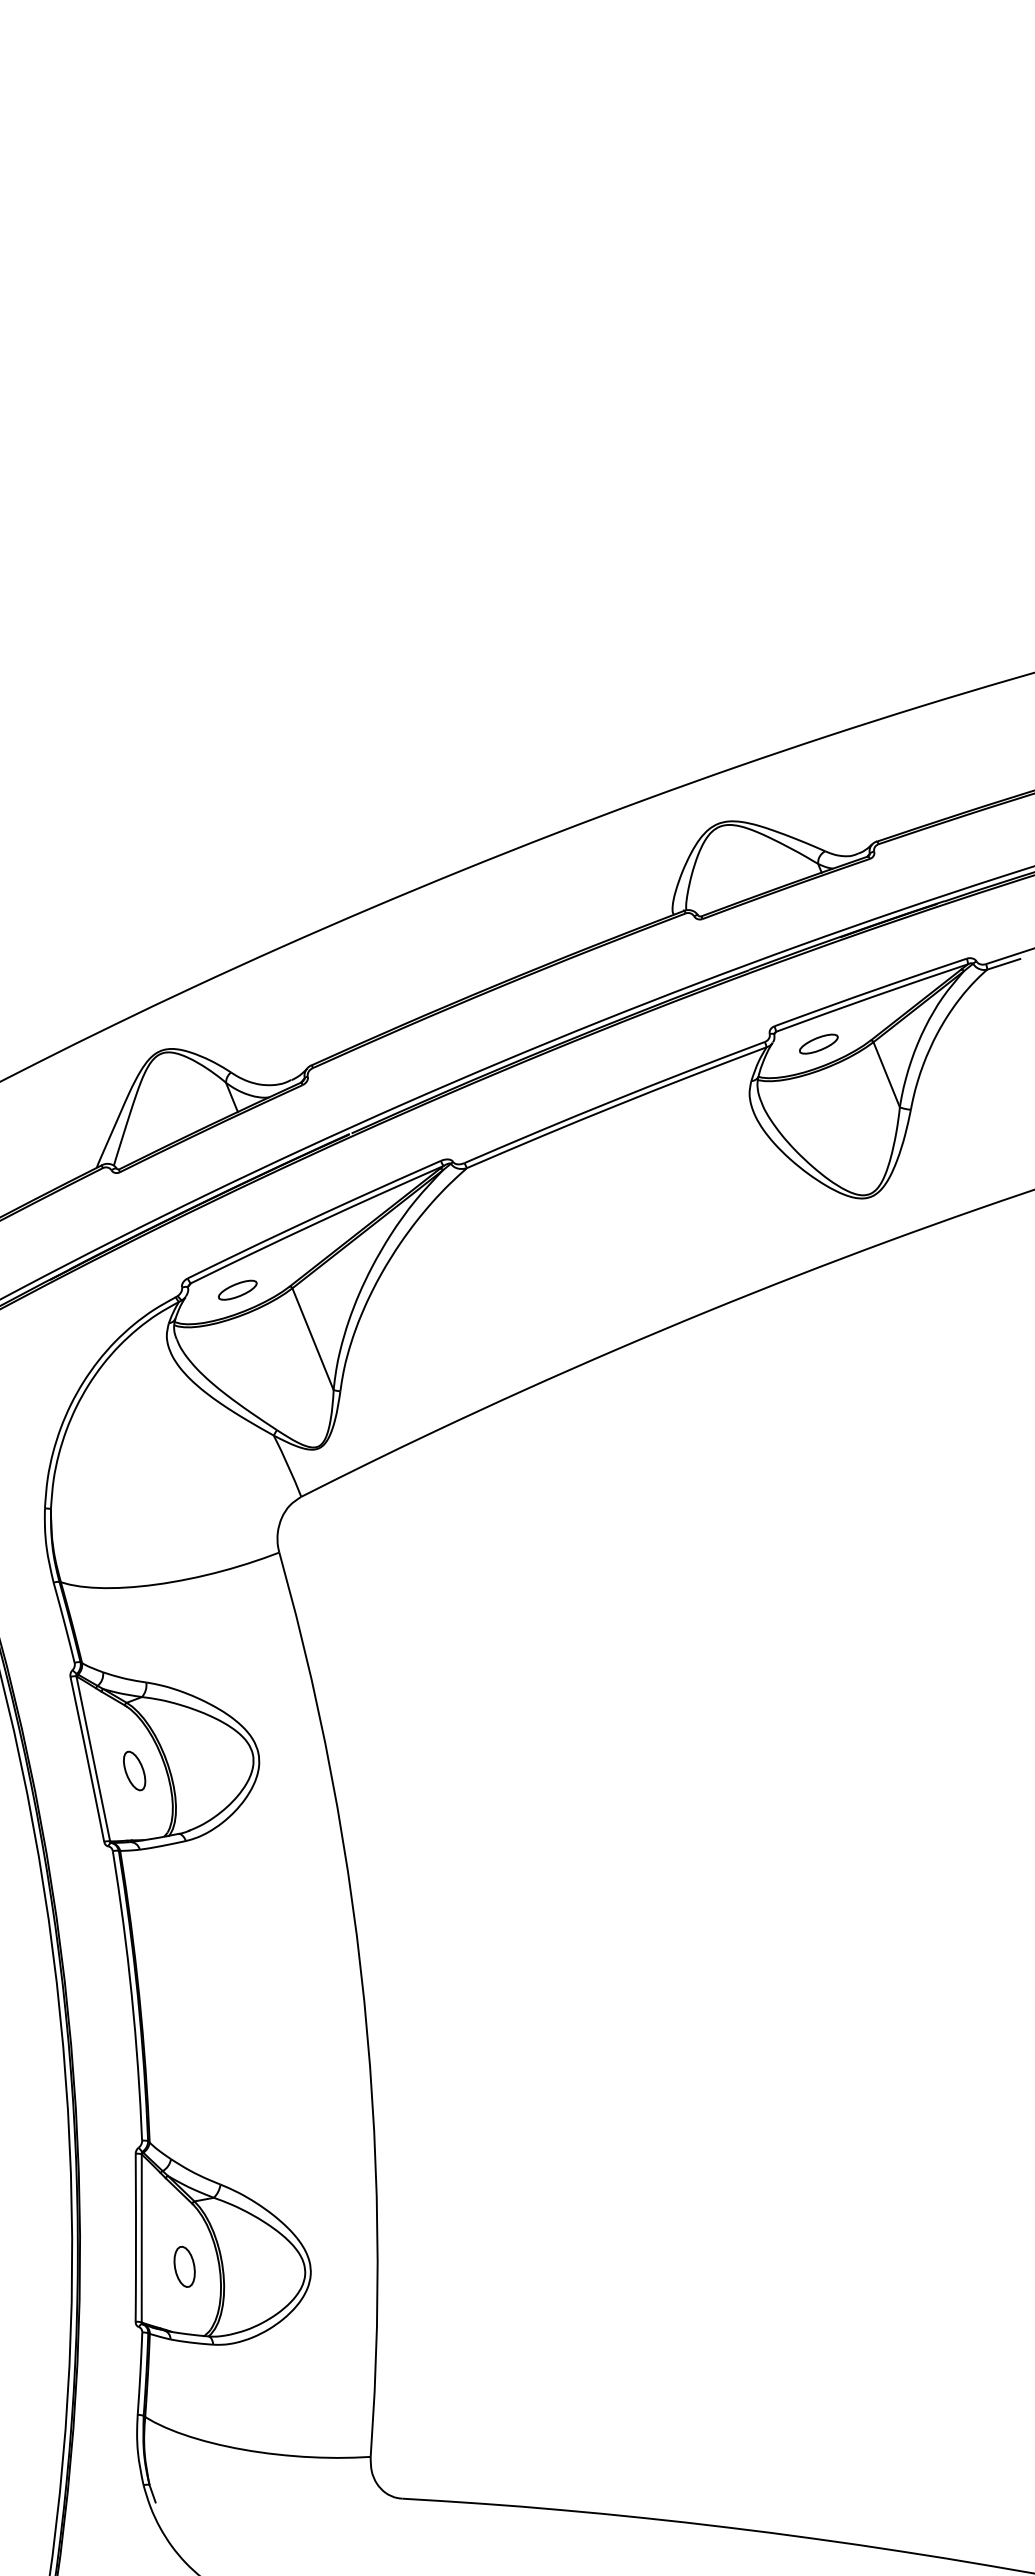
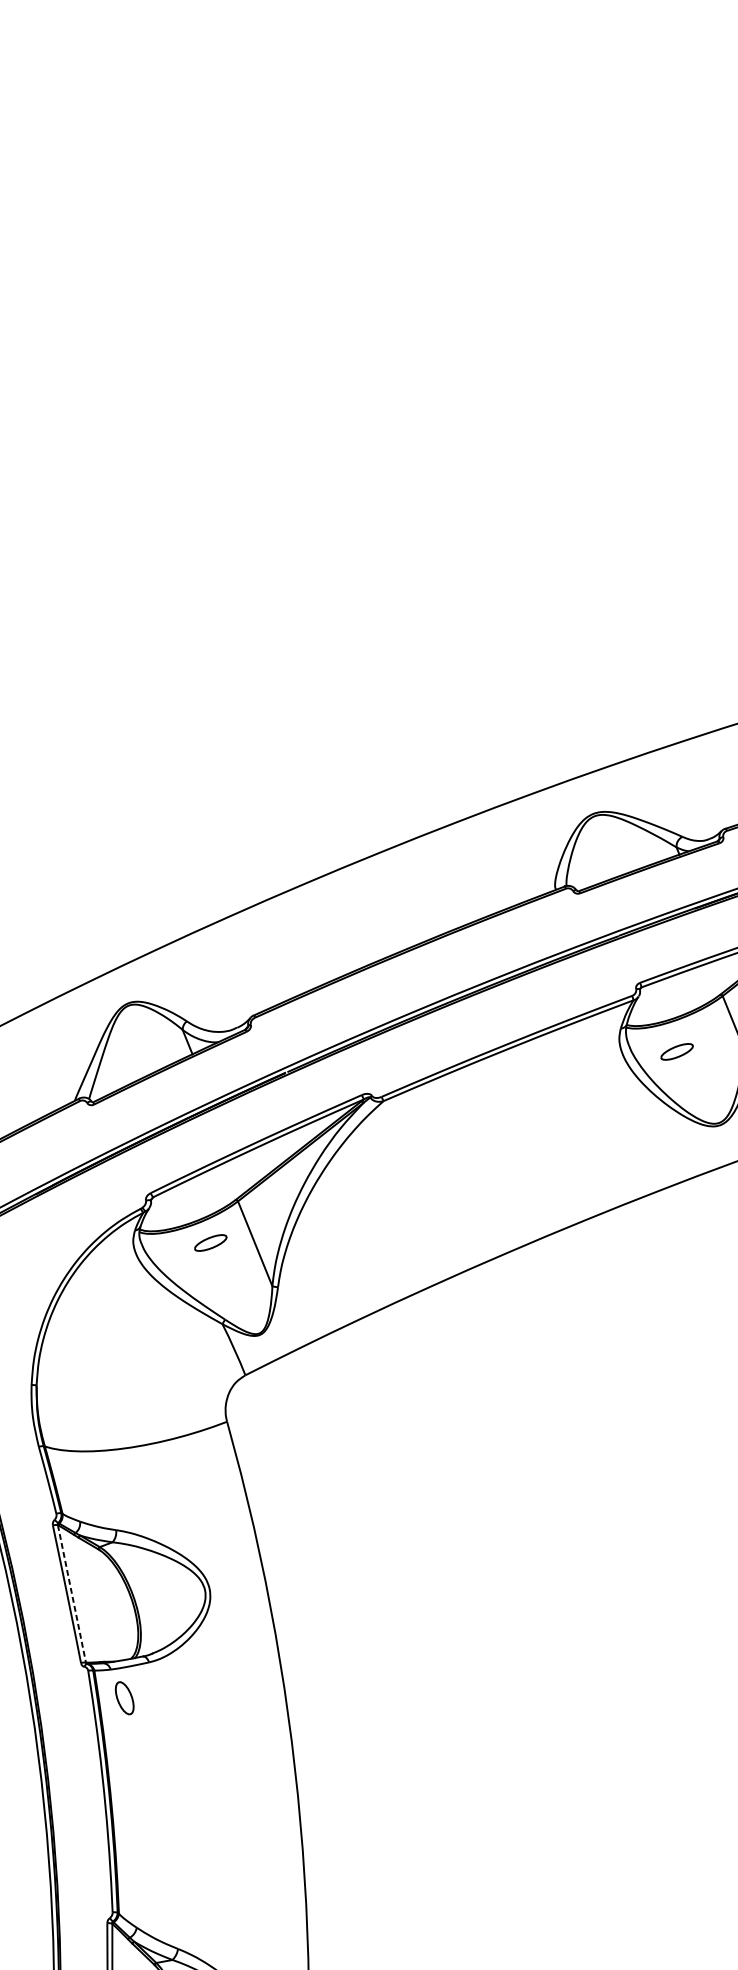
part: (818, 1043) -> (676, 1051), moved
part: (237, 1289) -> (210, 1242), moved
line: (93, 1759) -> (72, 1594), solid -> dashed
part: (134, 1770) -> (124, 1697), moved

